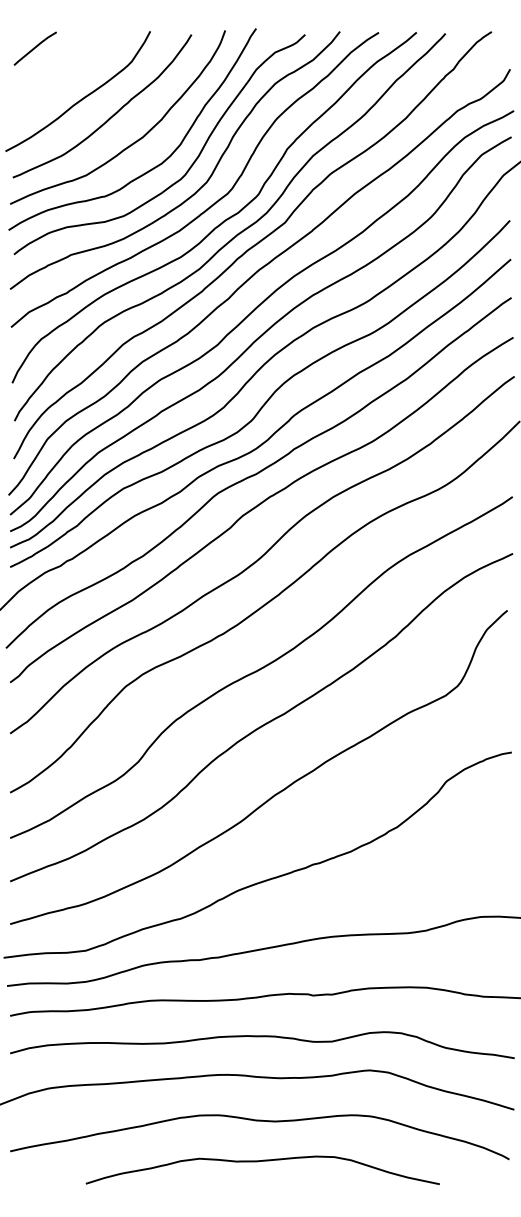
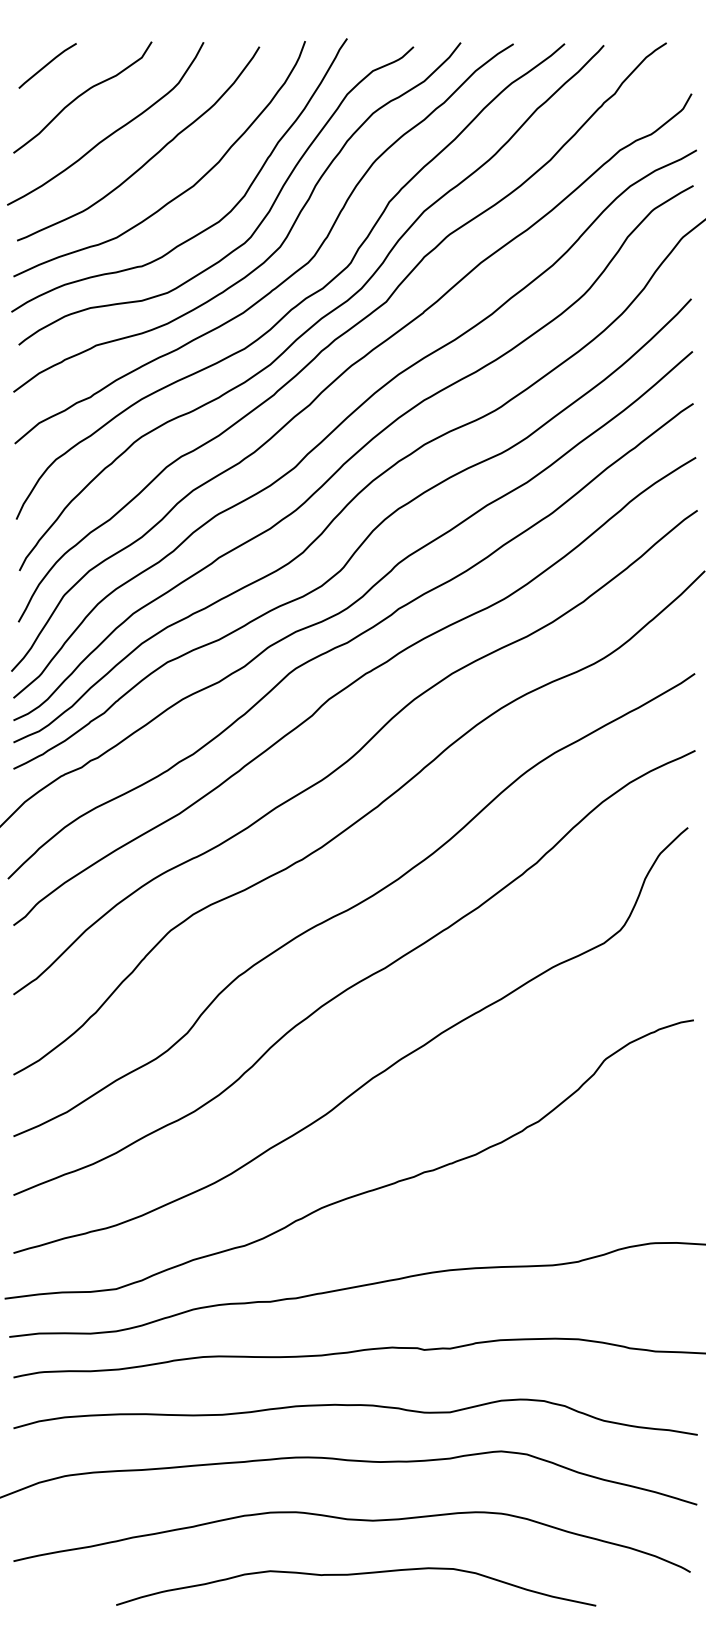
curve: (60, 70) -> (81, 95), added

